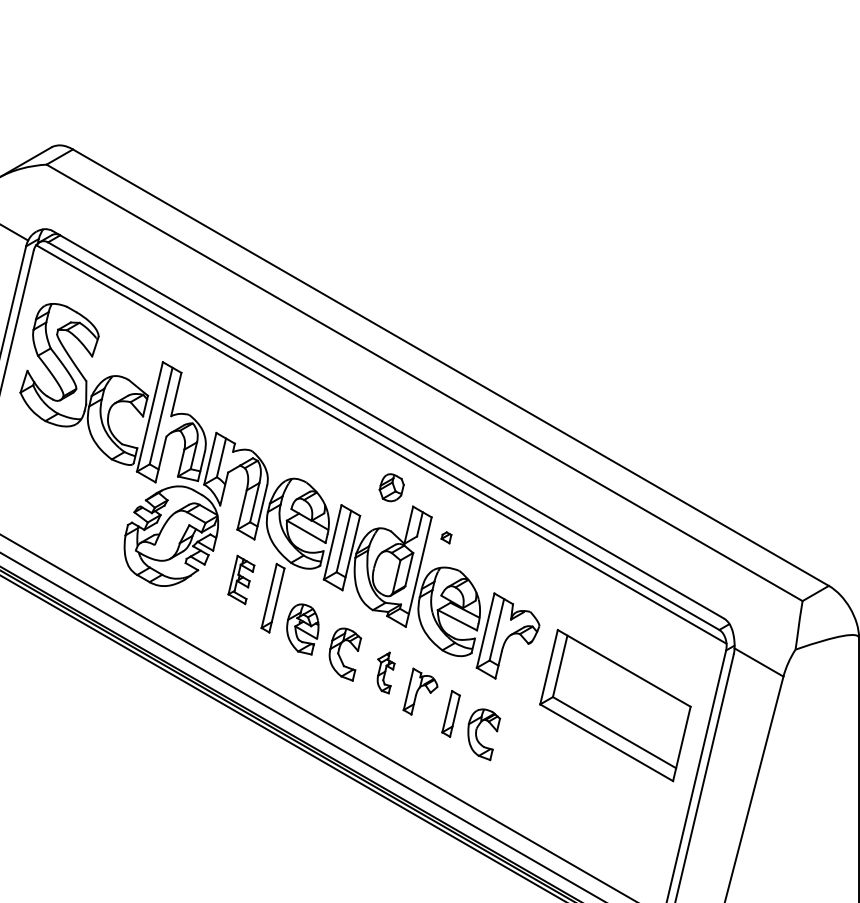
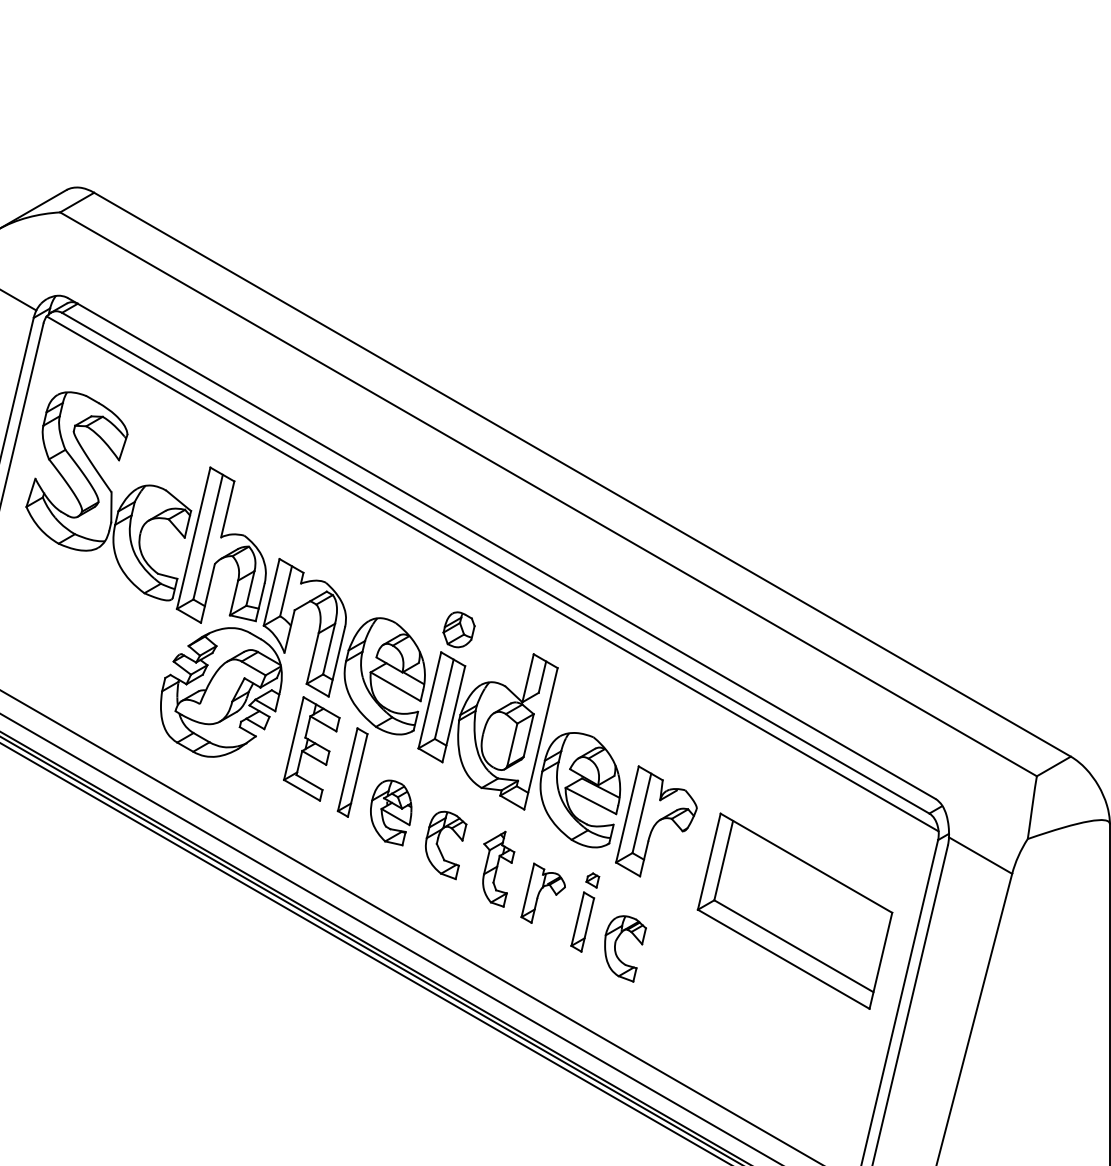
part: (391, 487) -> (458, 629), moved
part: (446, 537) -> (592, 880), moved
part: (241, 579) -> (311, 748), size x1.67
part: (385, 672) -> (498, 868), size x1.43

